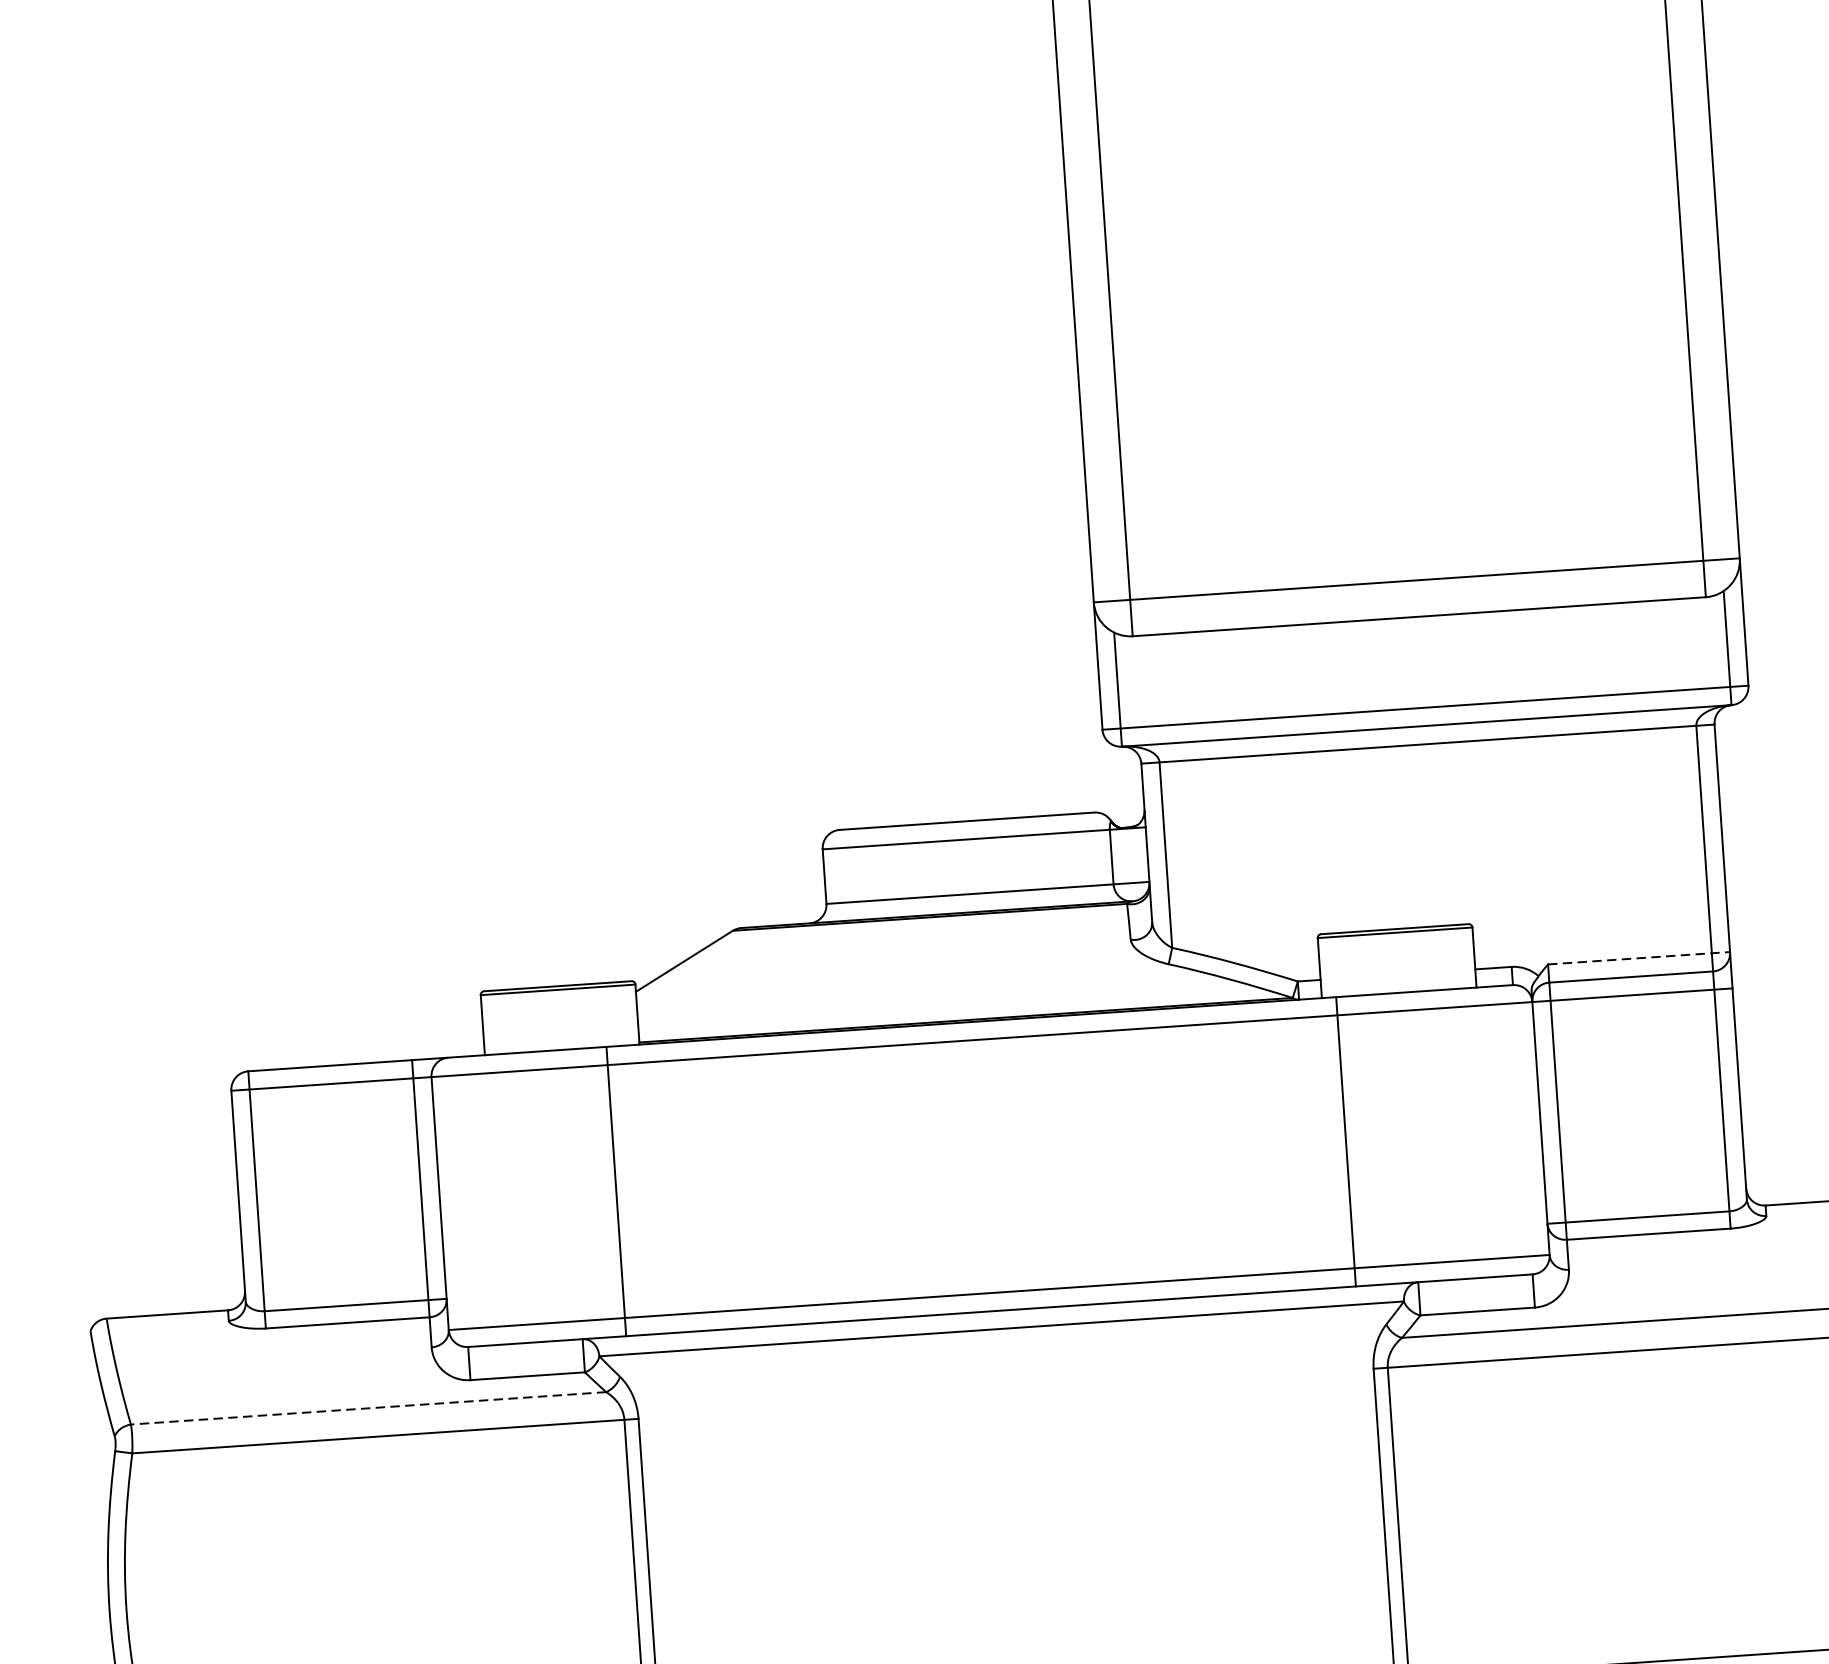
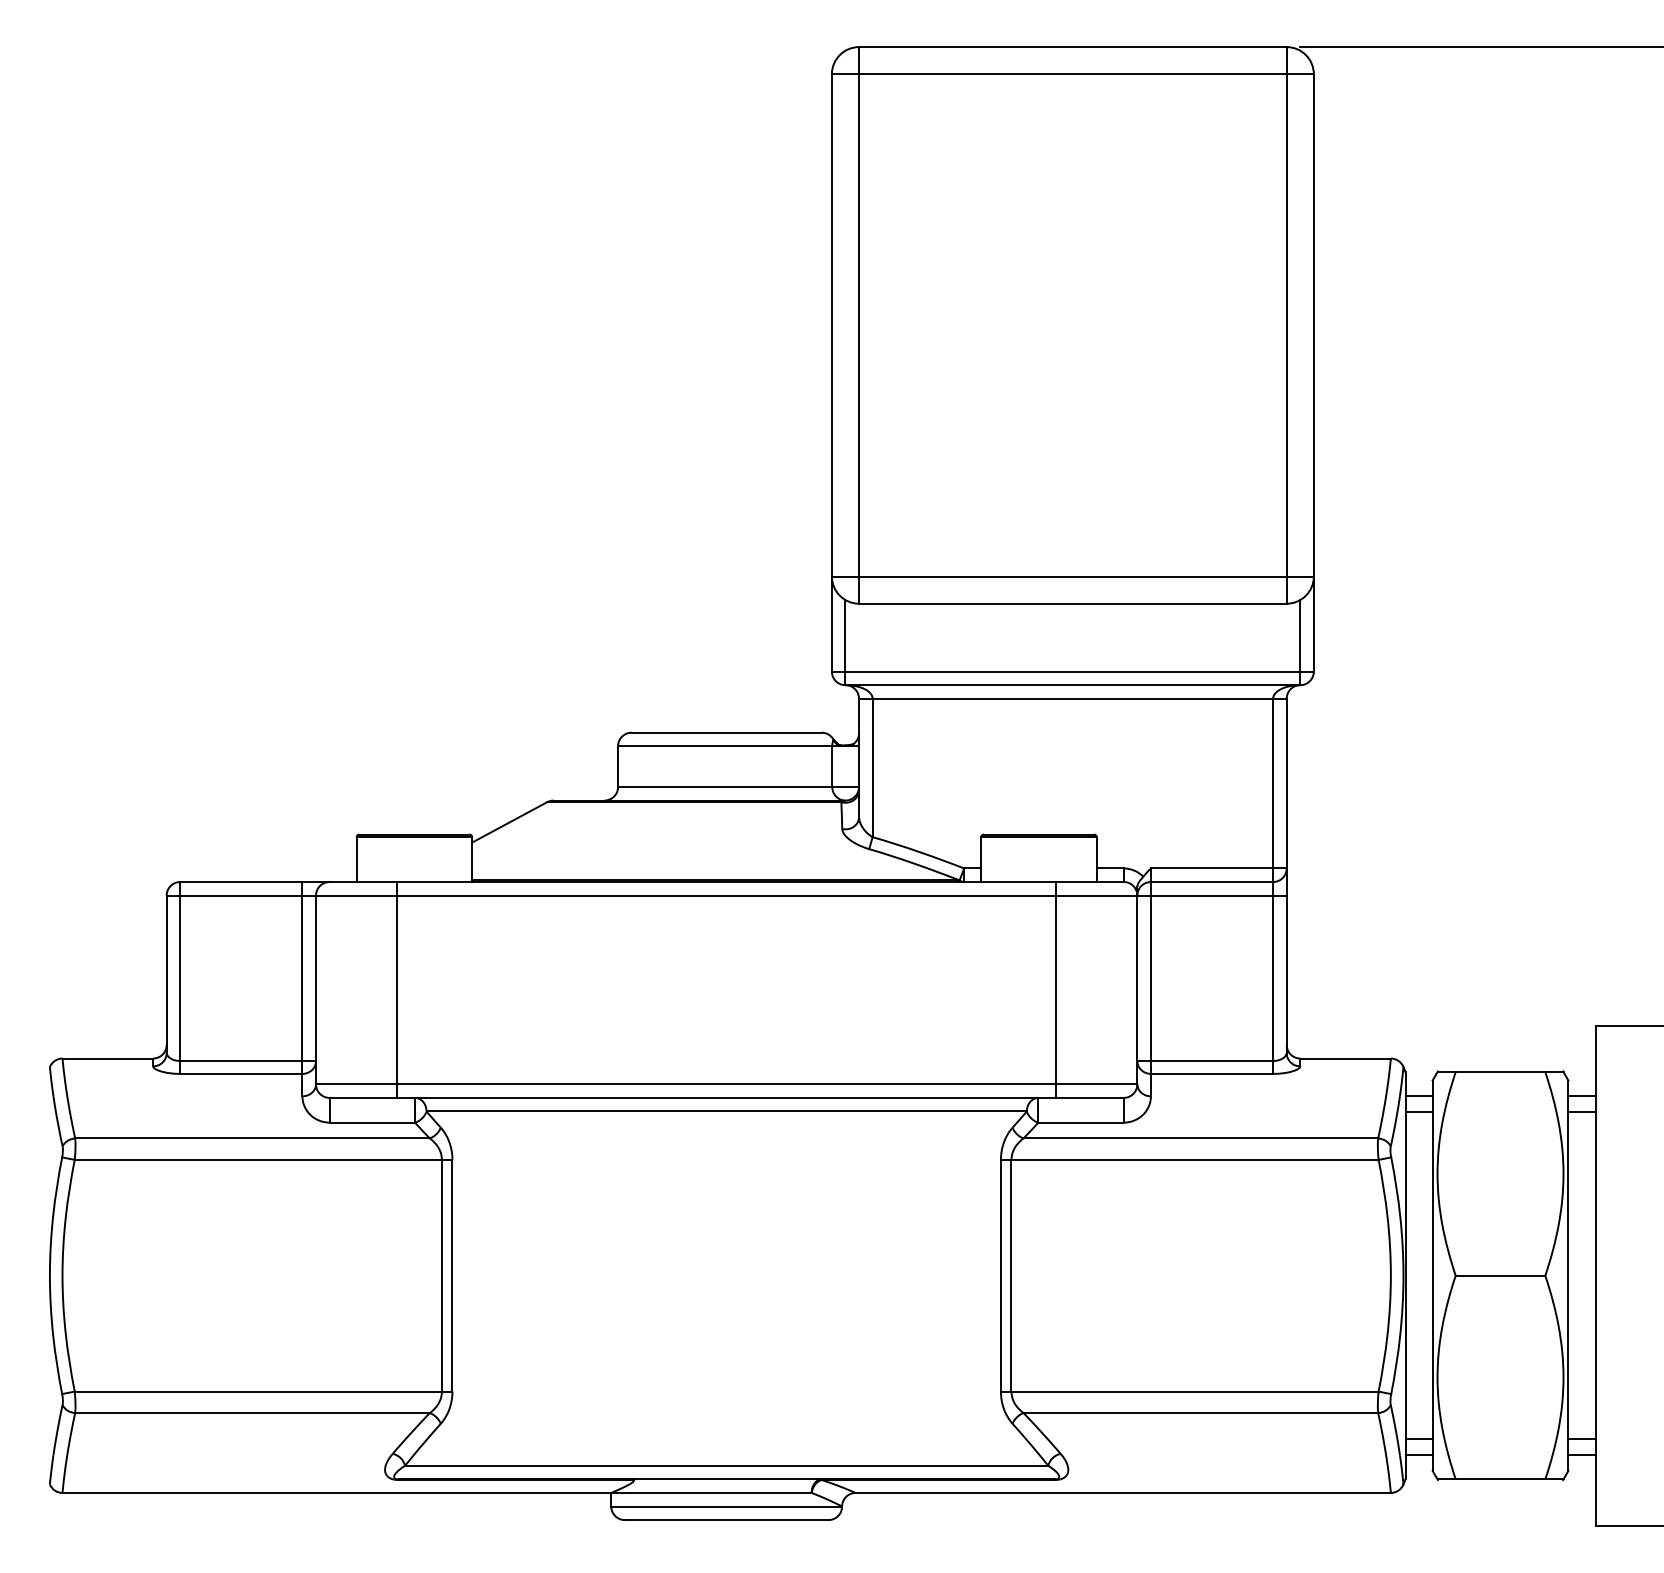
line: (1638, 958) -> (1218, 868), dashed -> solid
line: (1345, 1141) -> (1055, 989), moved
line: (616, 1190) -> (397, 989), moved
line: (368, 1408) -> (252, 1138), dashed -> solid

